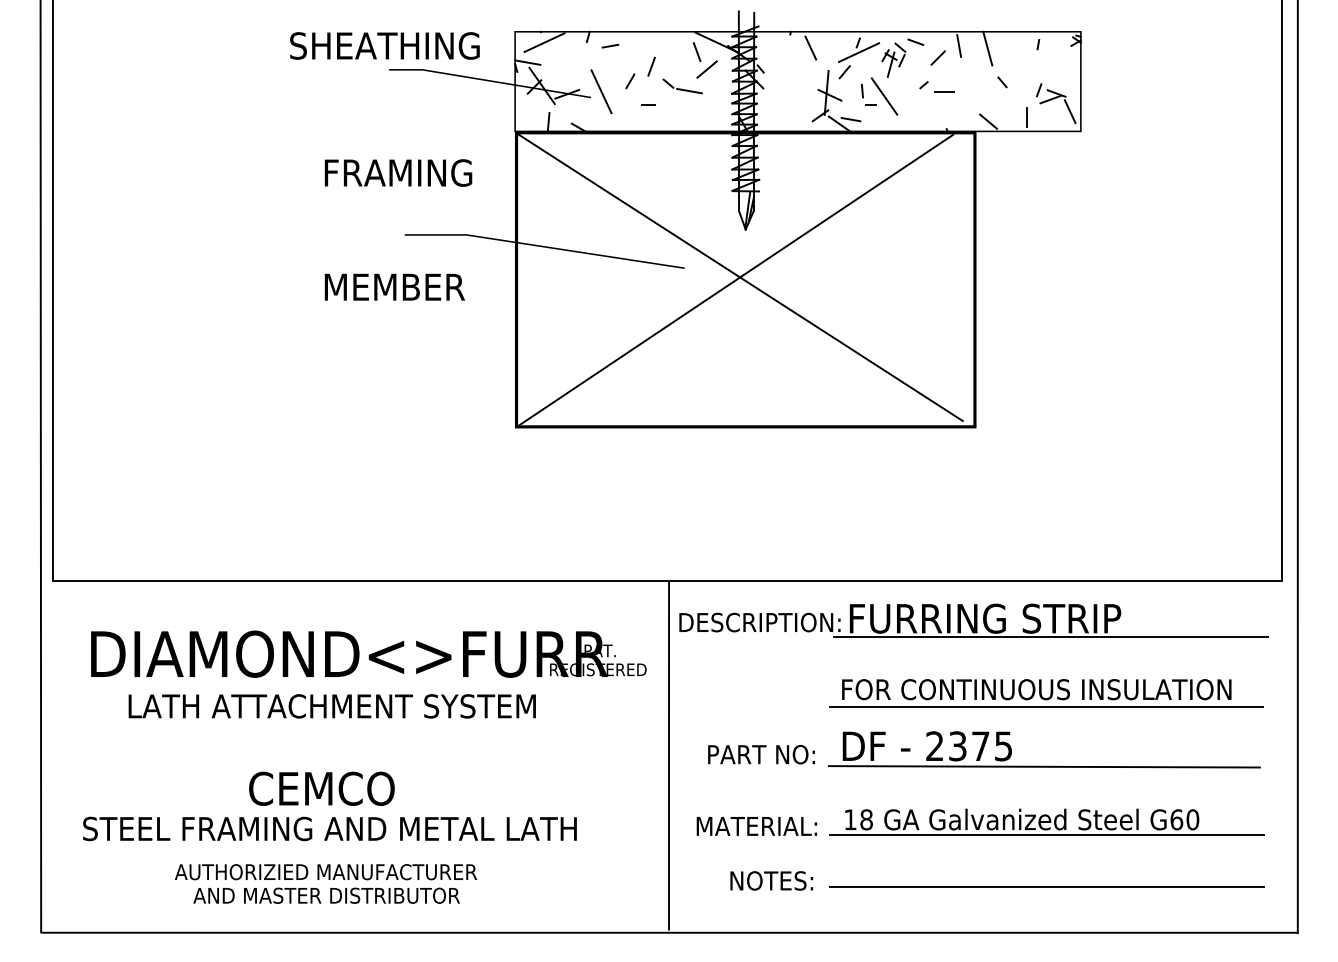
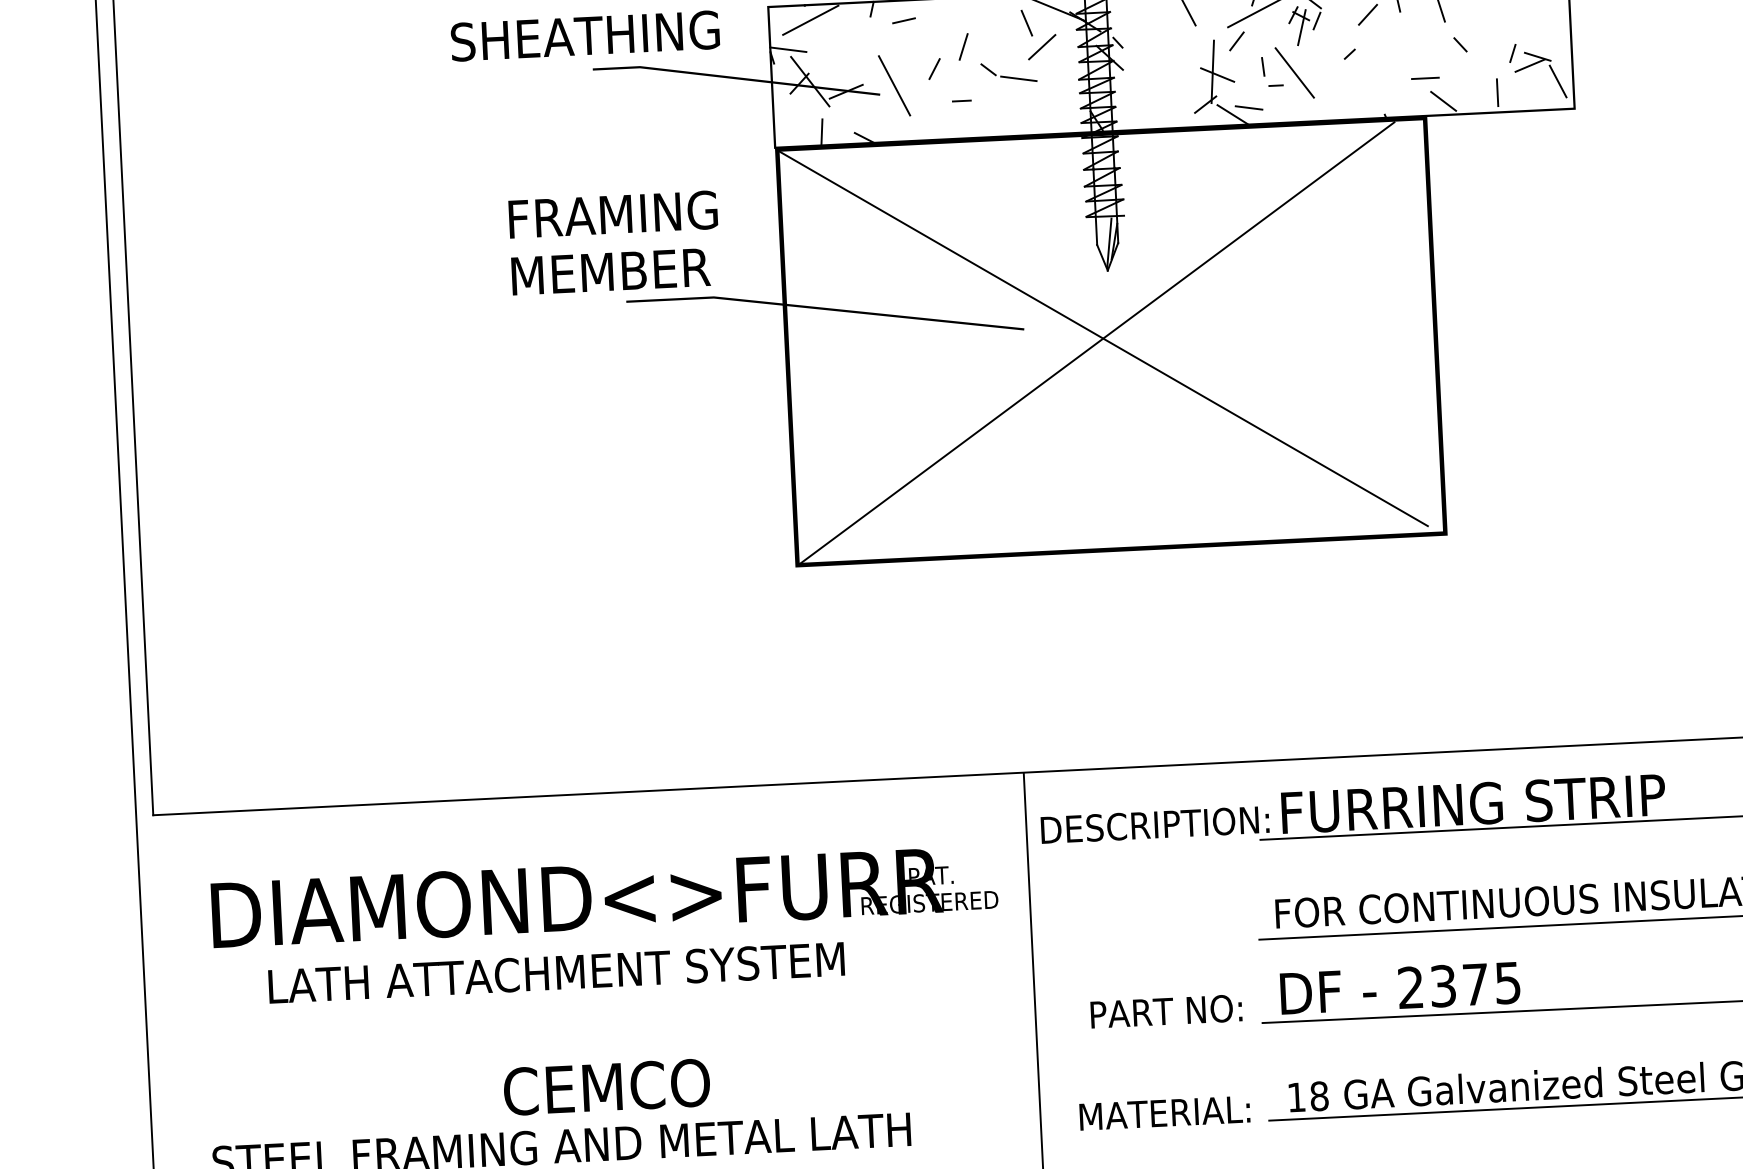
line: (944, 91) -> (1425, 77), moved
text: (394, 286) -> (610, 270), moved
text: (321, 788) -> (606, 1086), moved

